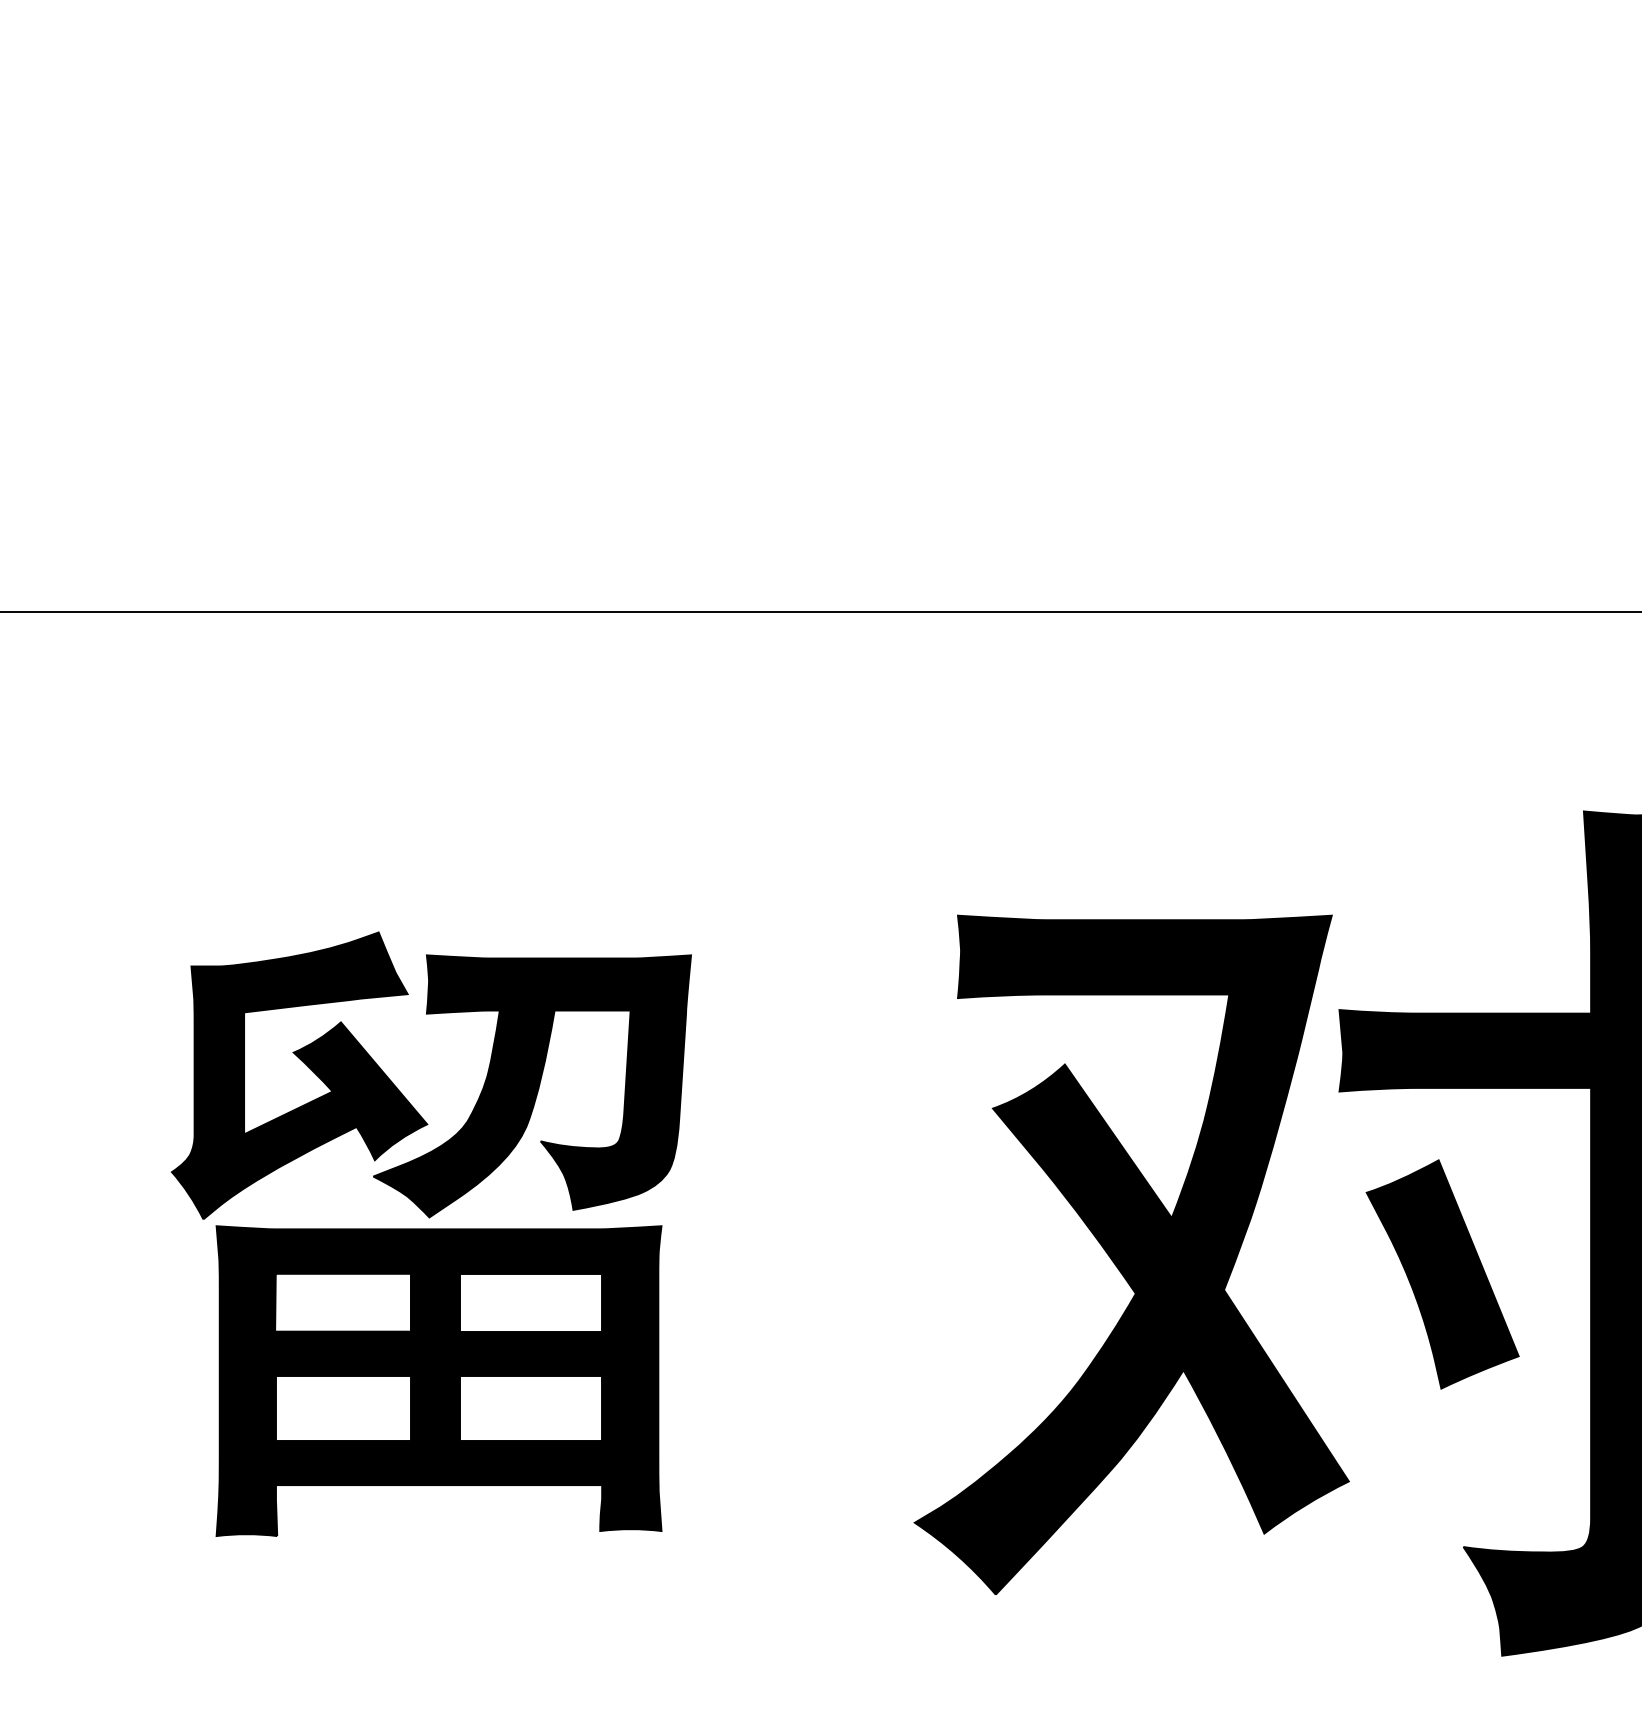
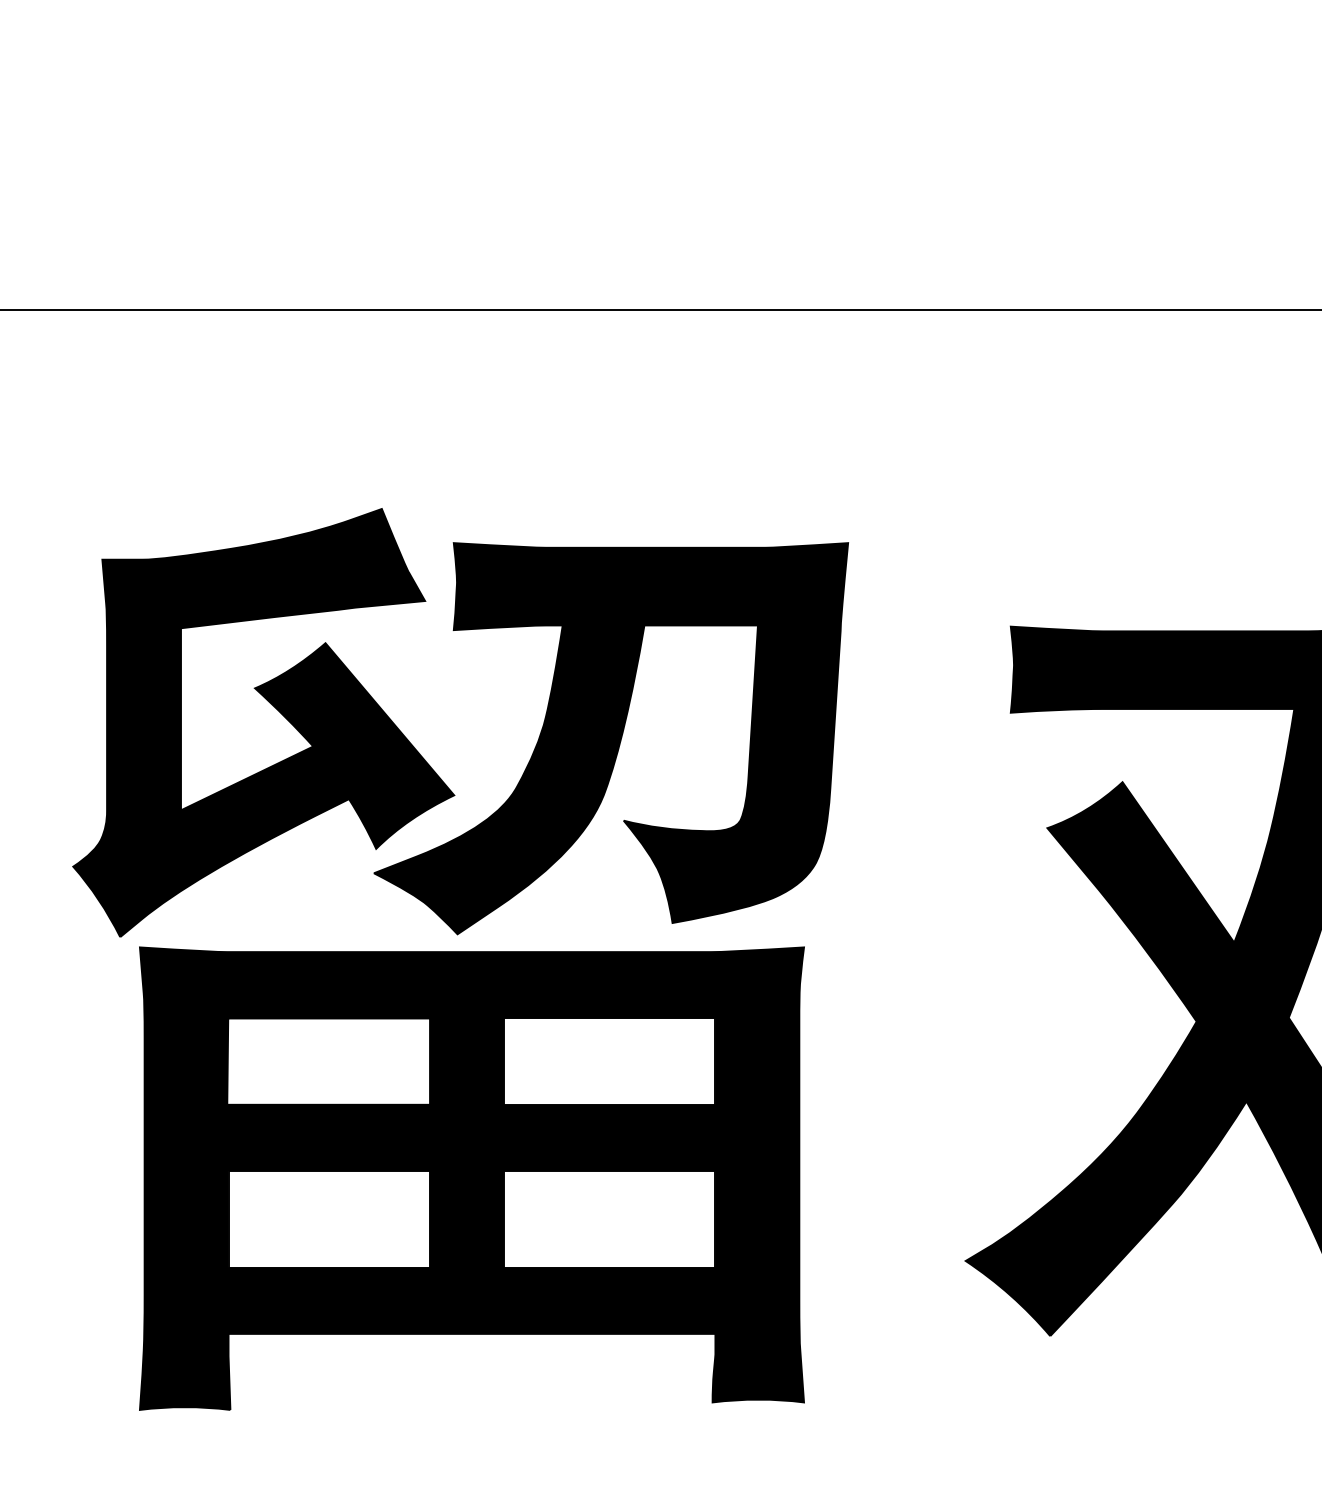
part: (431, 1234) -> (460, 959), size x1.43

